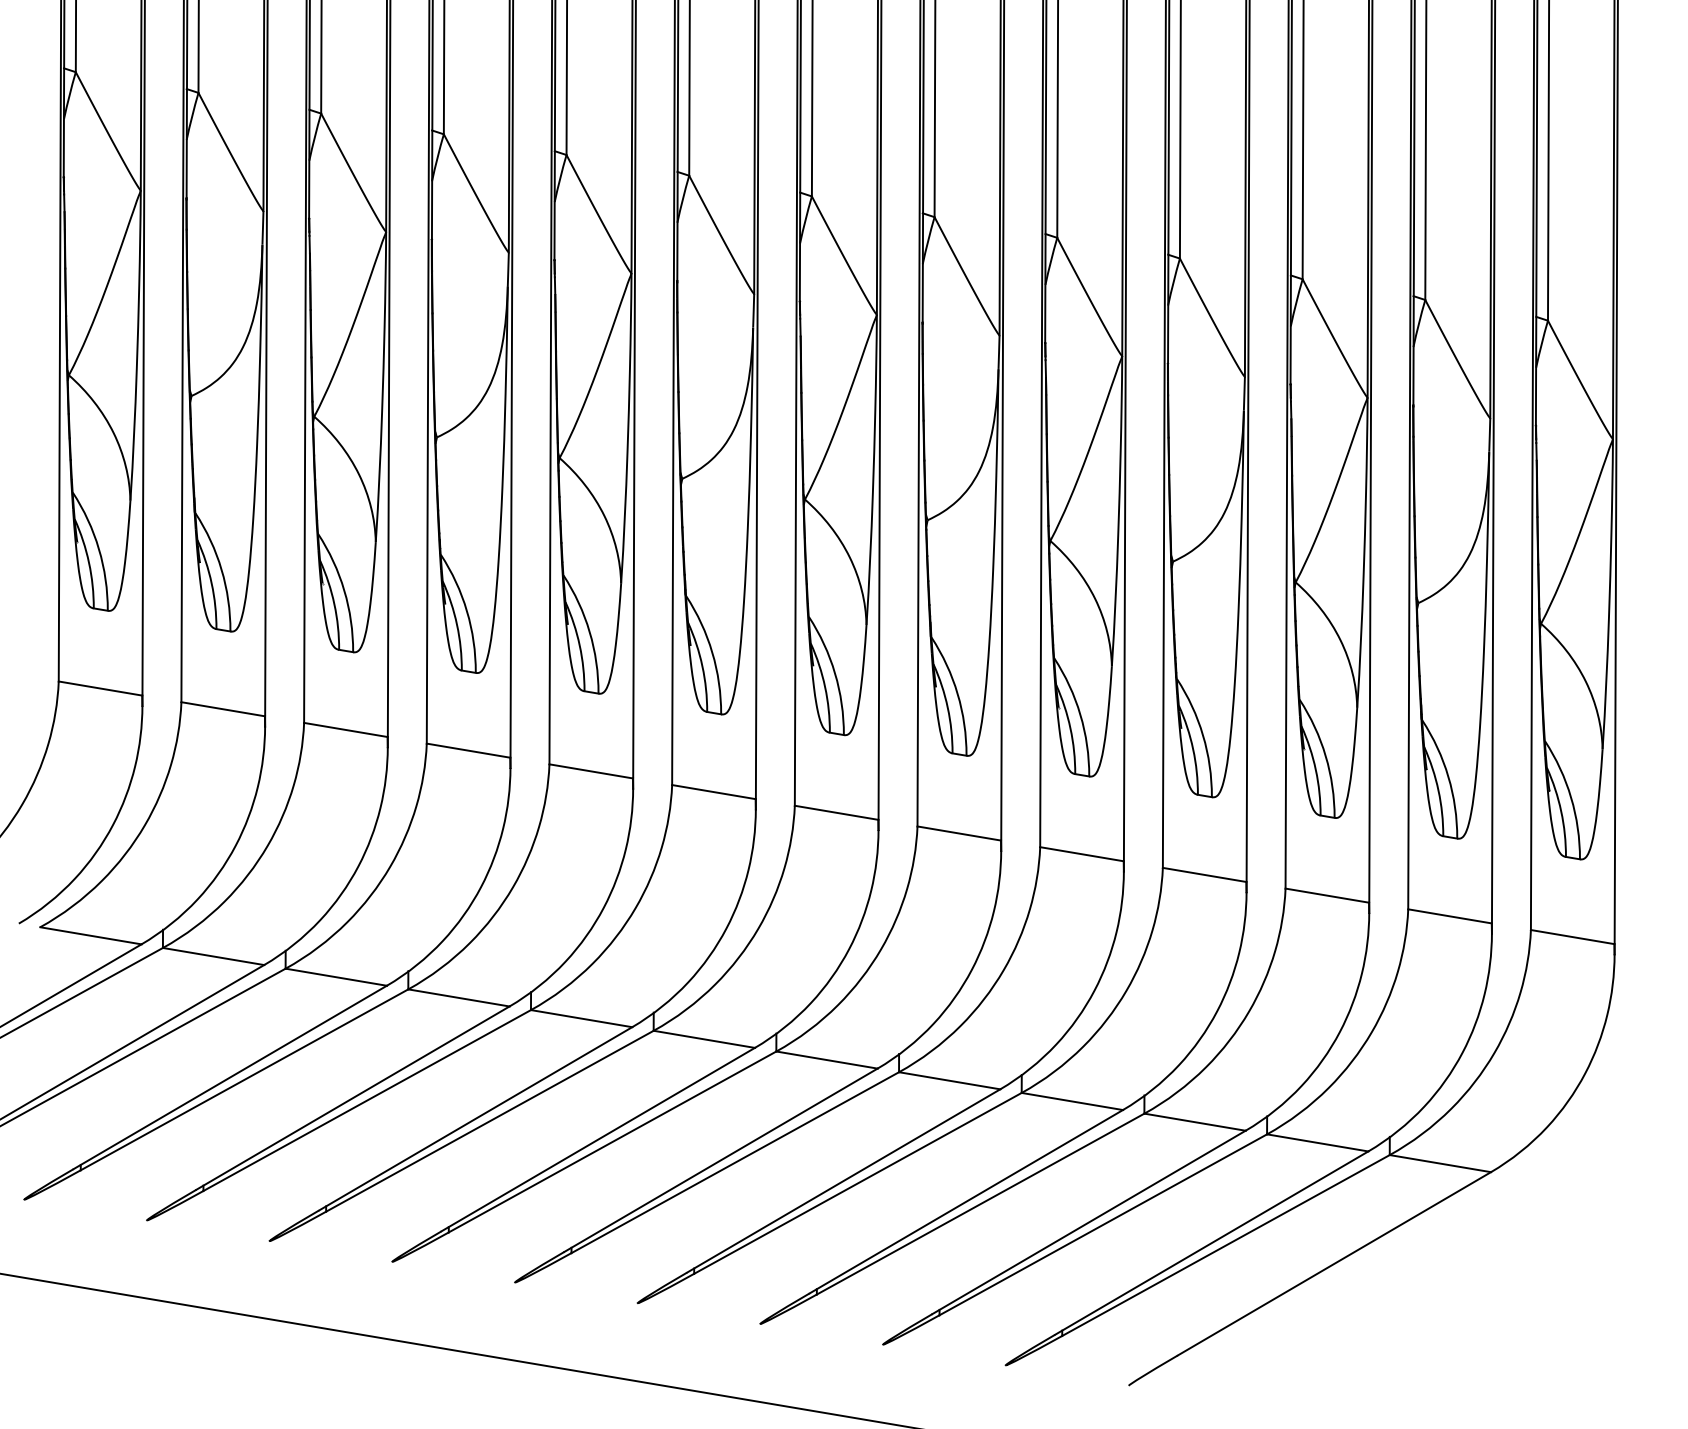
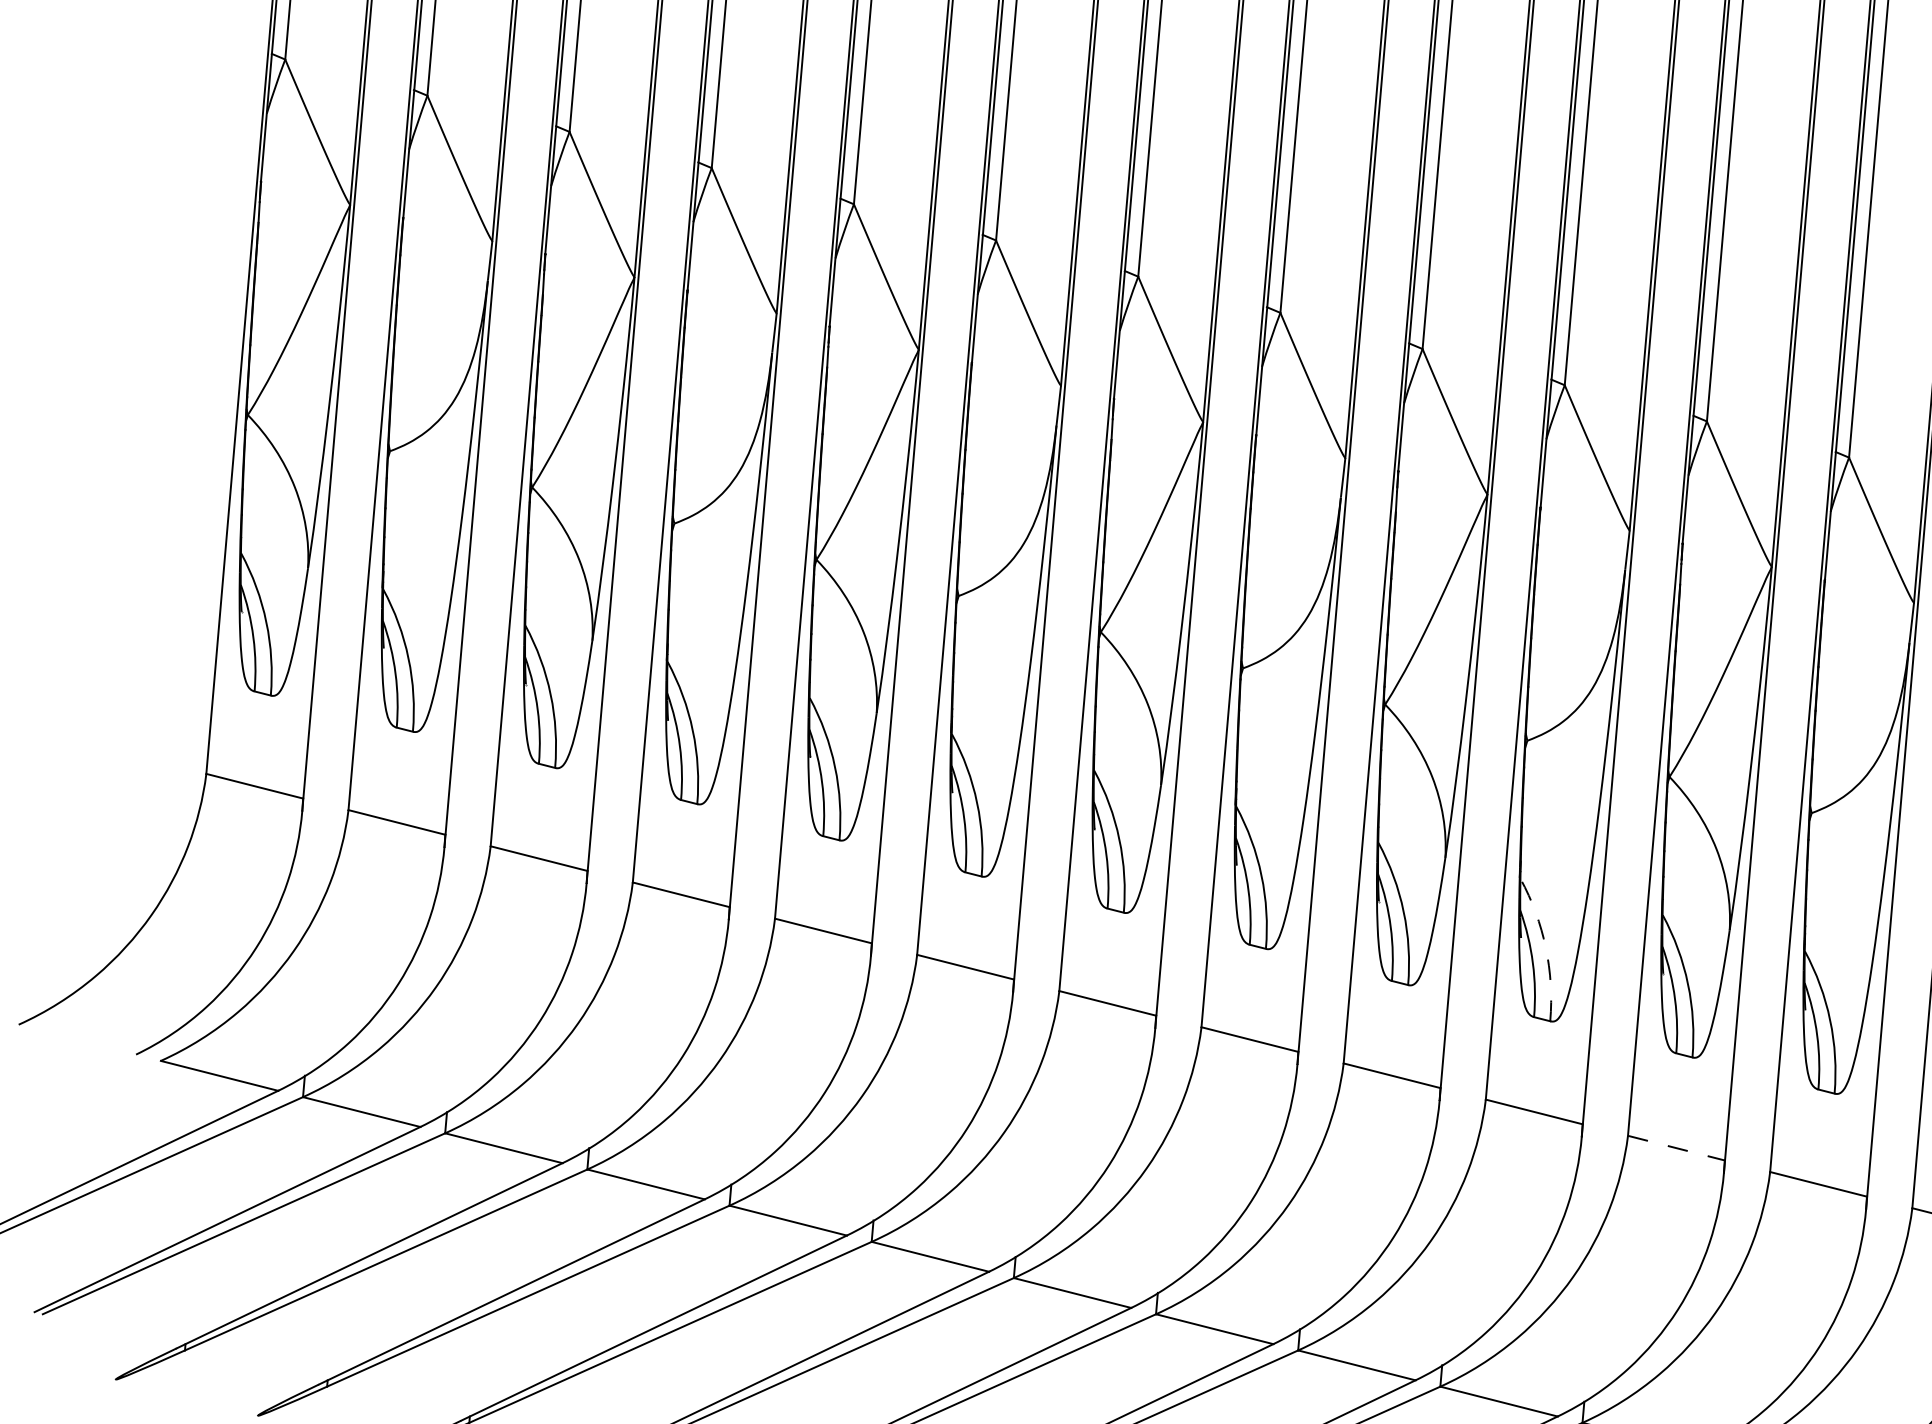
arc: (1203, 735) -> (1546, 947), solid -> dashed
line: (1327, 895) -> (1676, 1147), solid -> dashed

